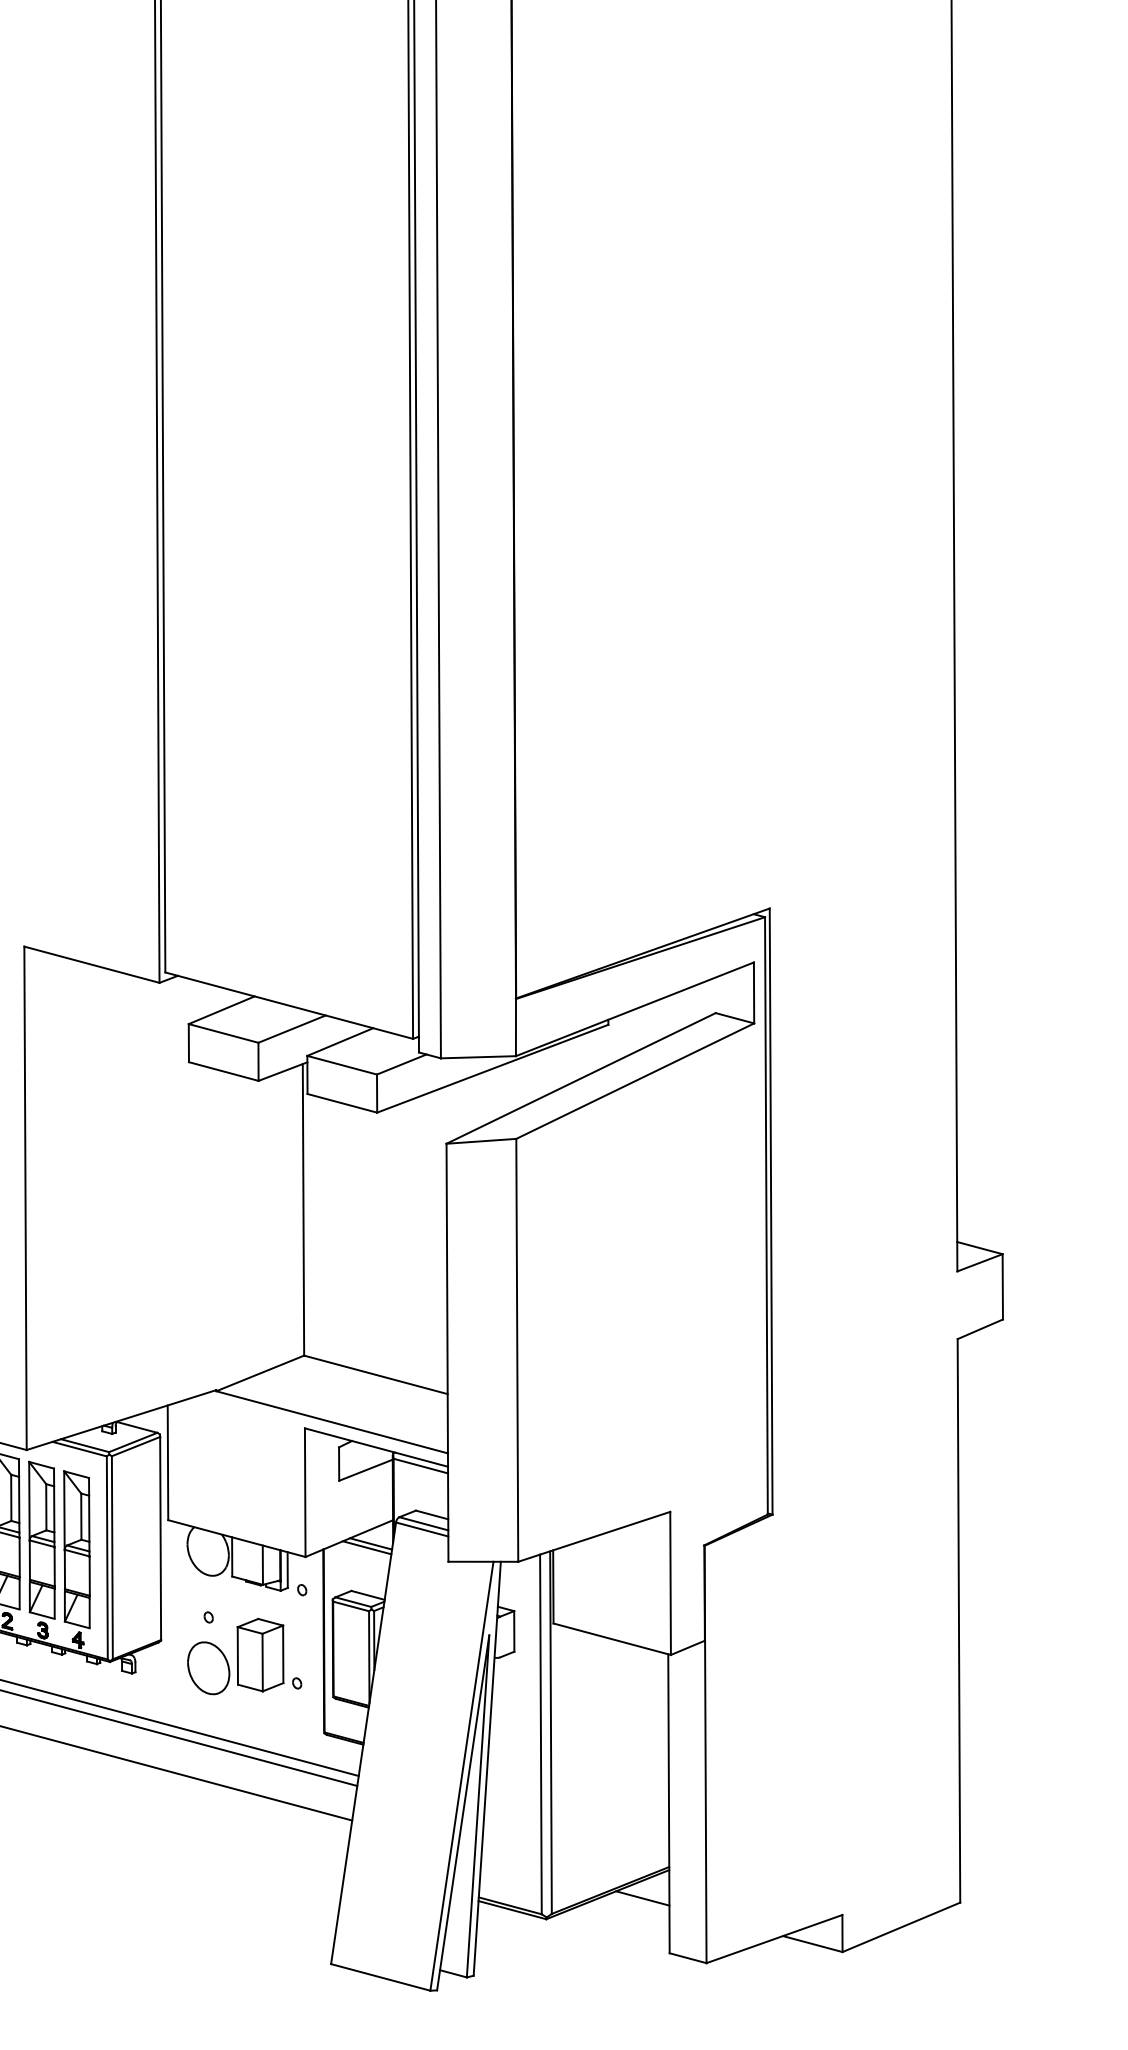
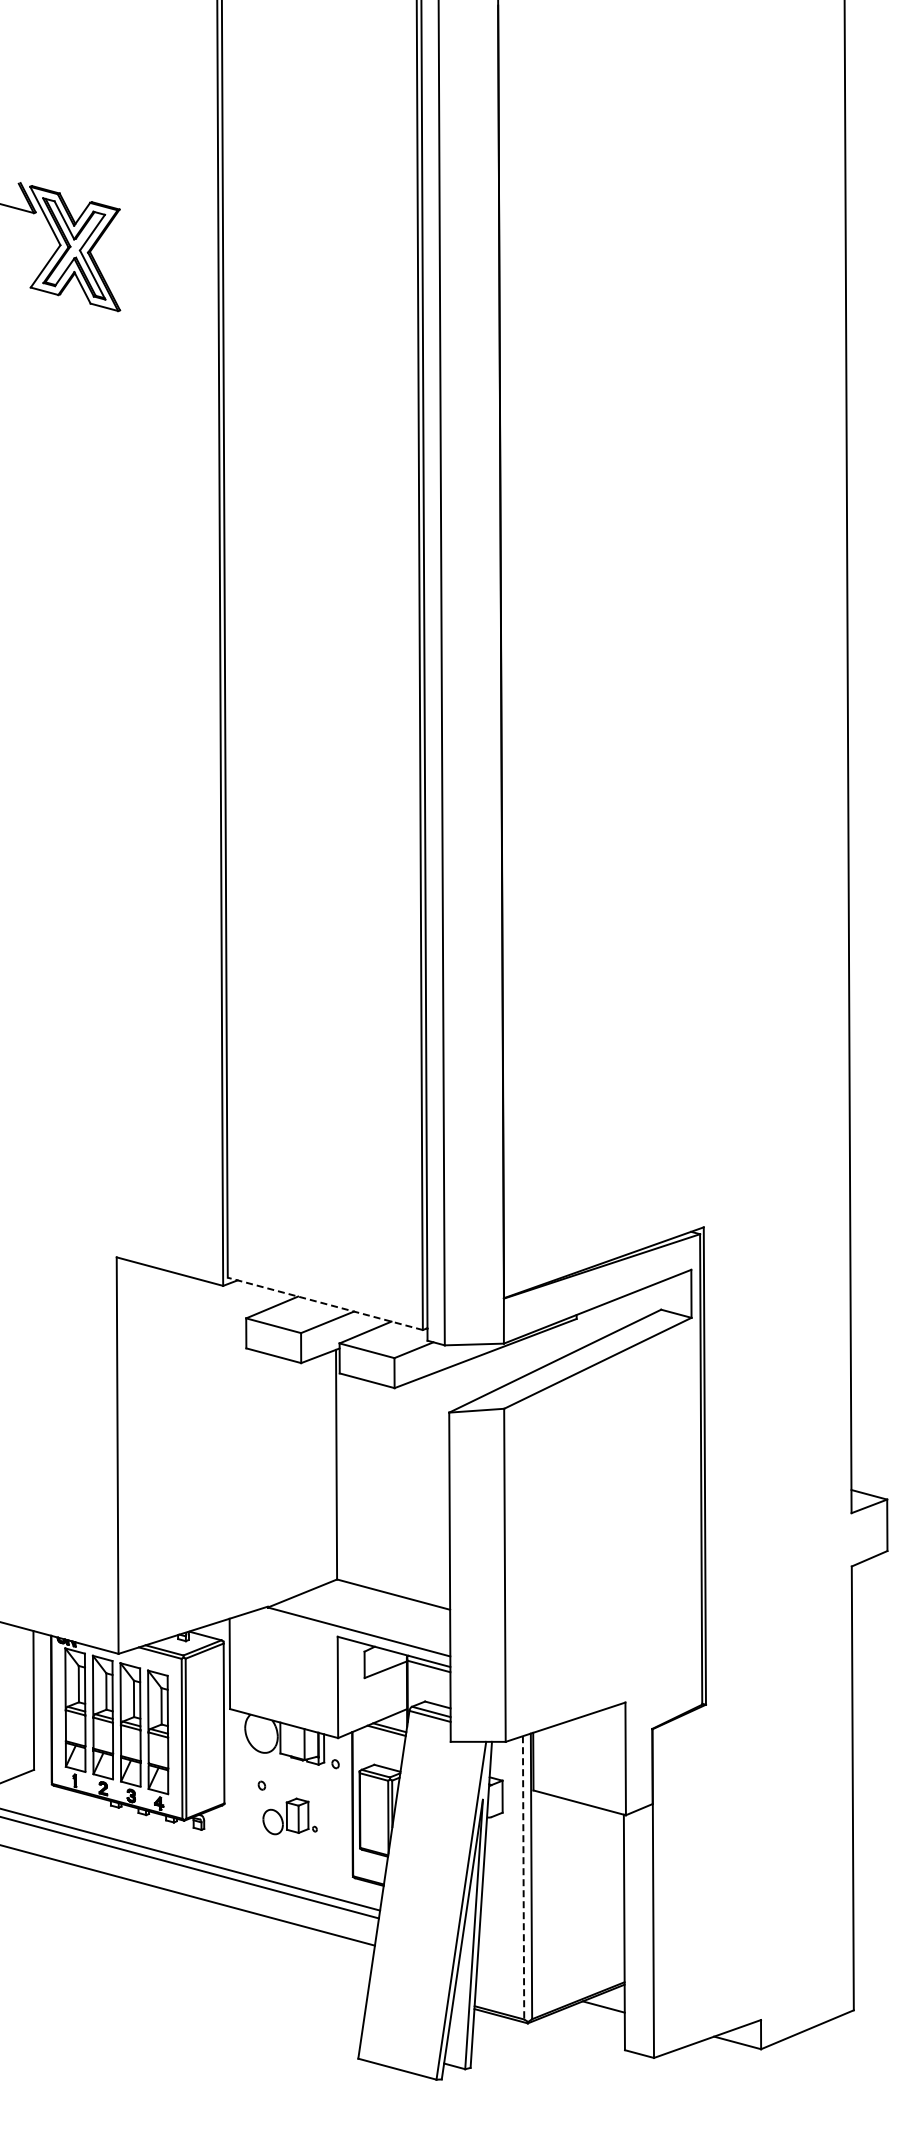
line: (289, 1005) -> (325, 1303), solid -> dashed
part: (243, 1656) -> (289, 1816), size x0.6
line: (540, 1734) -> (523, 1877), solid -> dashed

